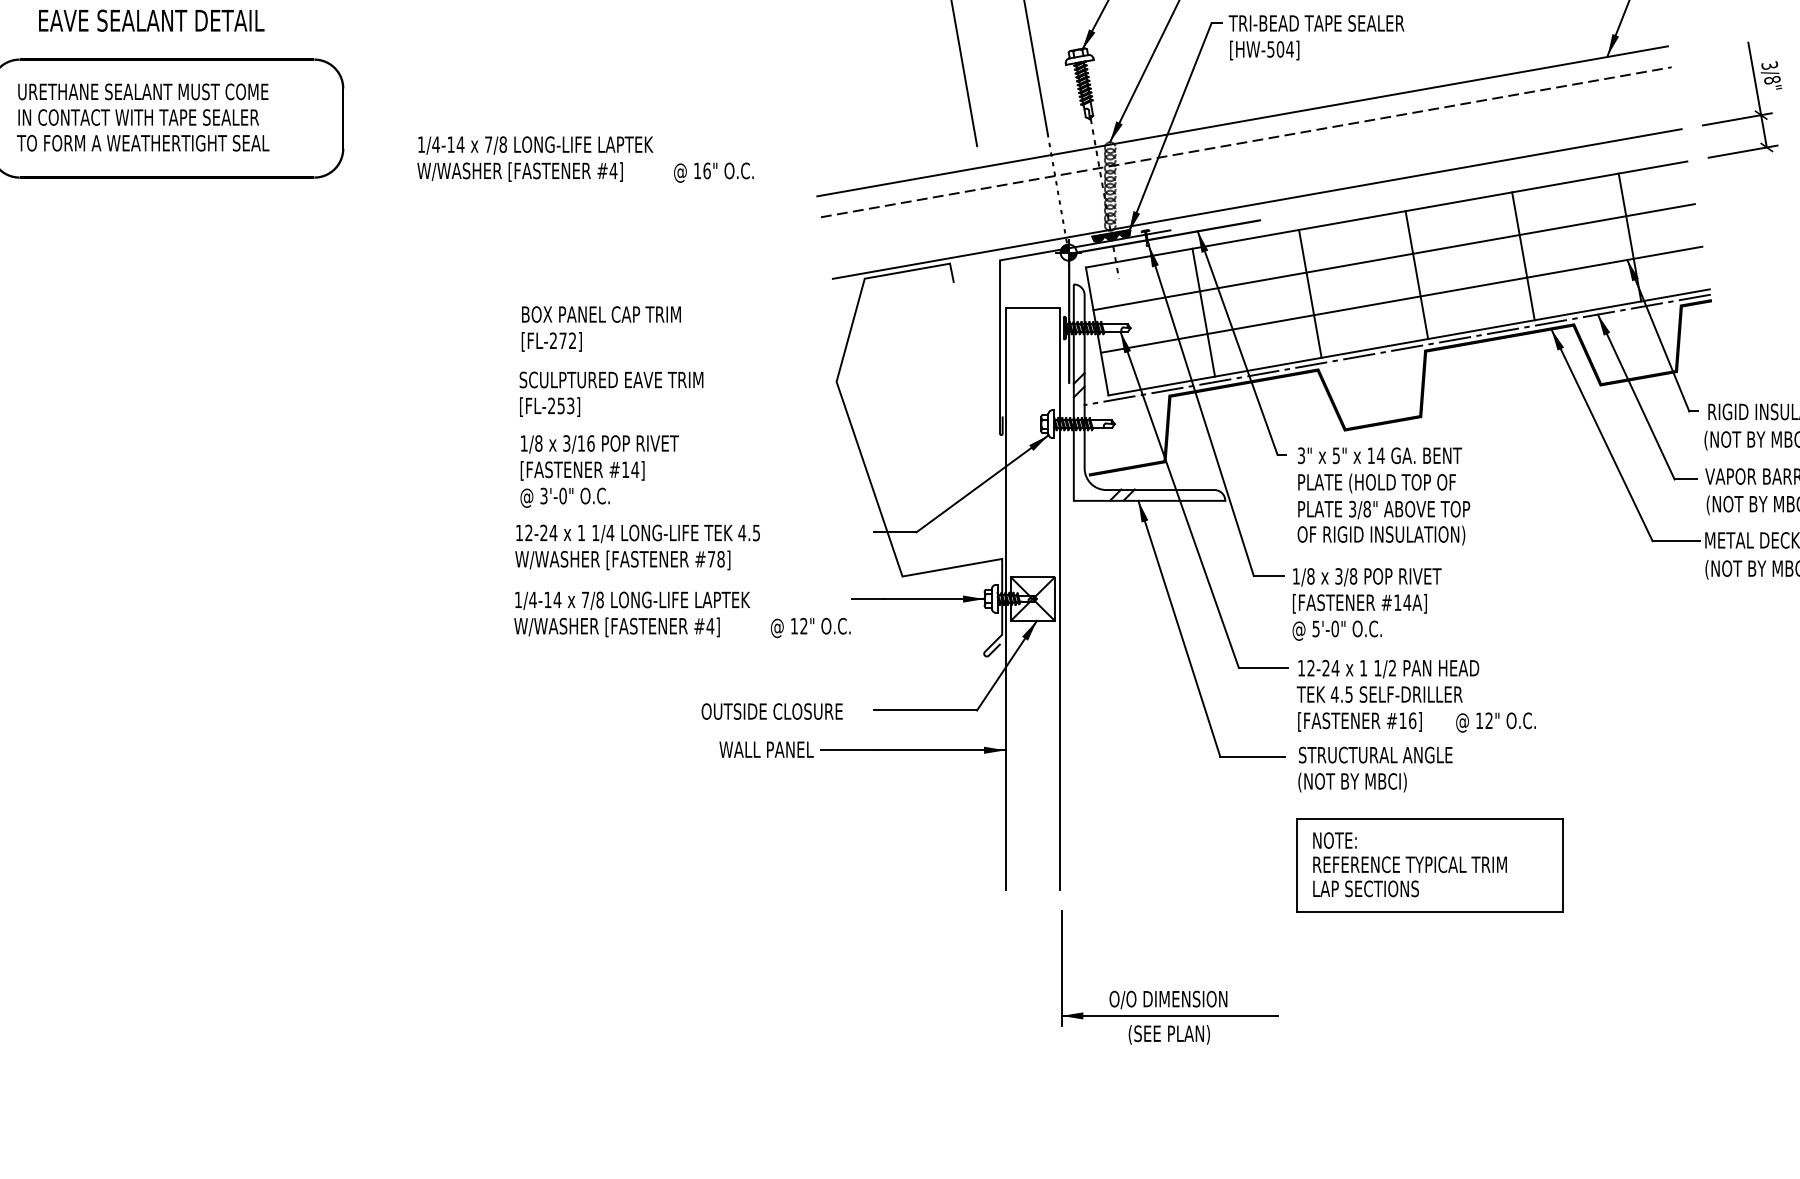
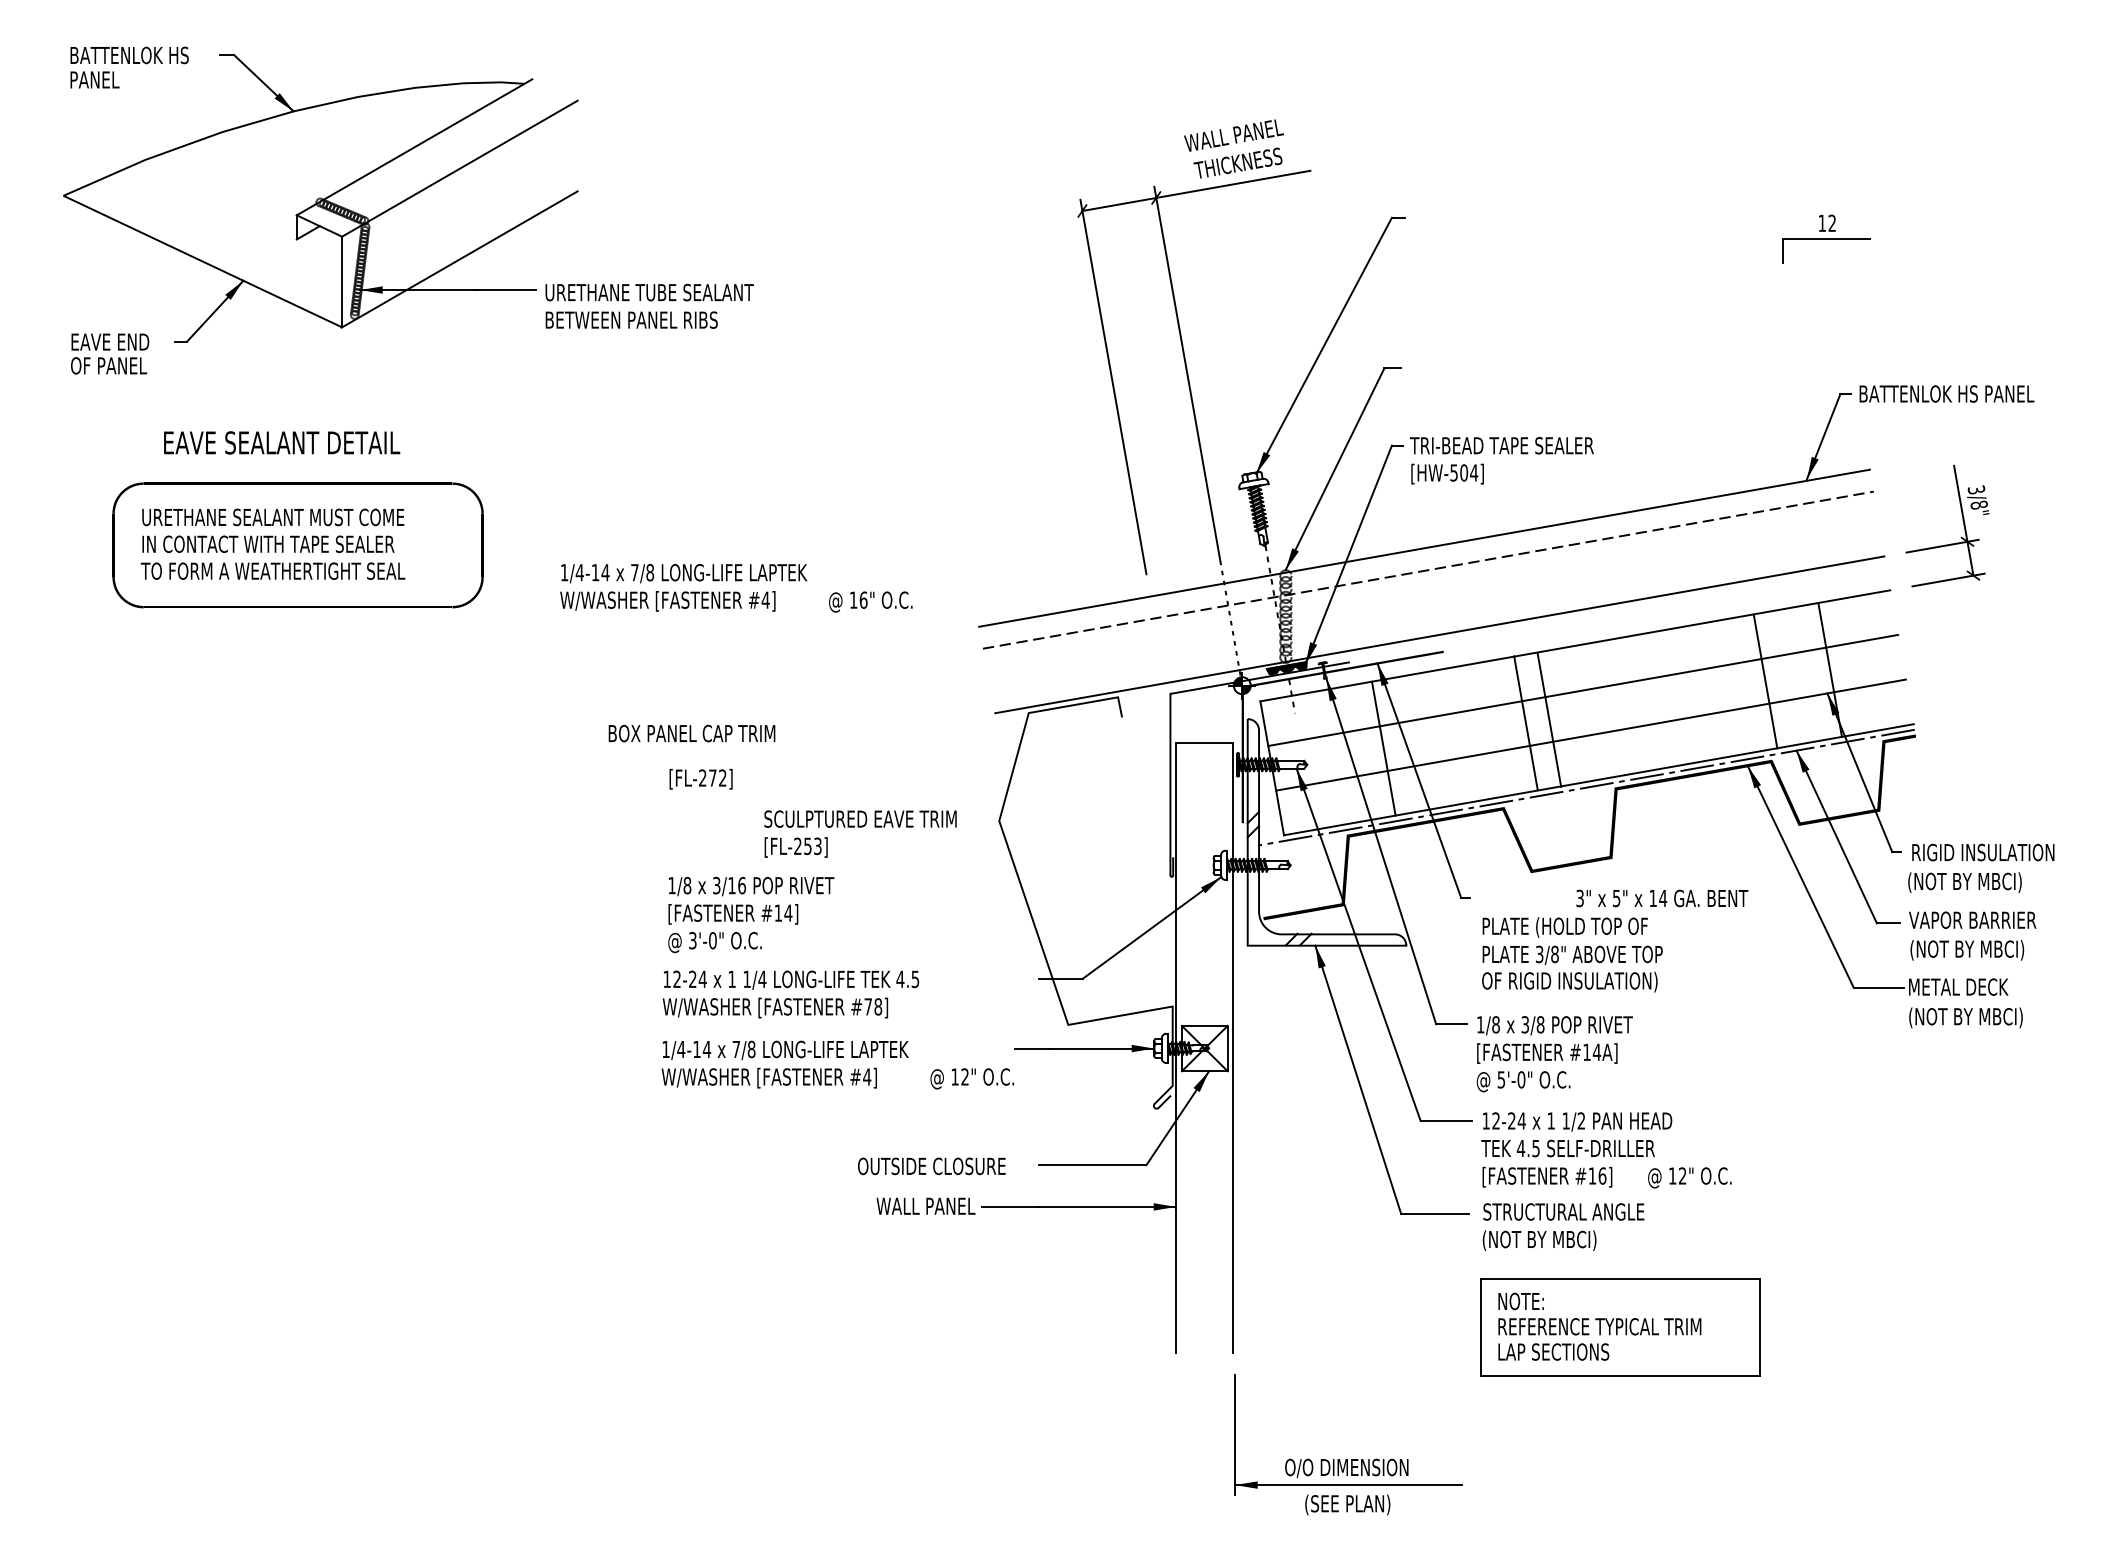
line: (1523, 256) -> (1765, 681), moved
line: (1416, 275) -> (1525, 723), moved
line: (1310, 293) -> (1549, 719), moved
text: (600, 314) -> (691, 733), moved
text: (611, 393) -> (860, 833), moved
text: (1380, 455) -> (1662, 898), moved

